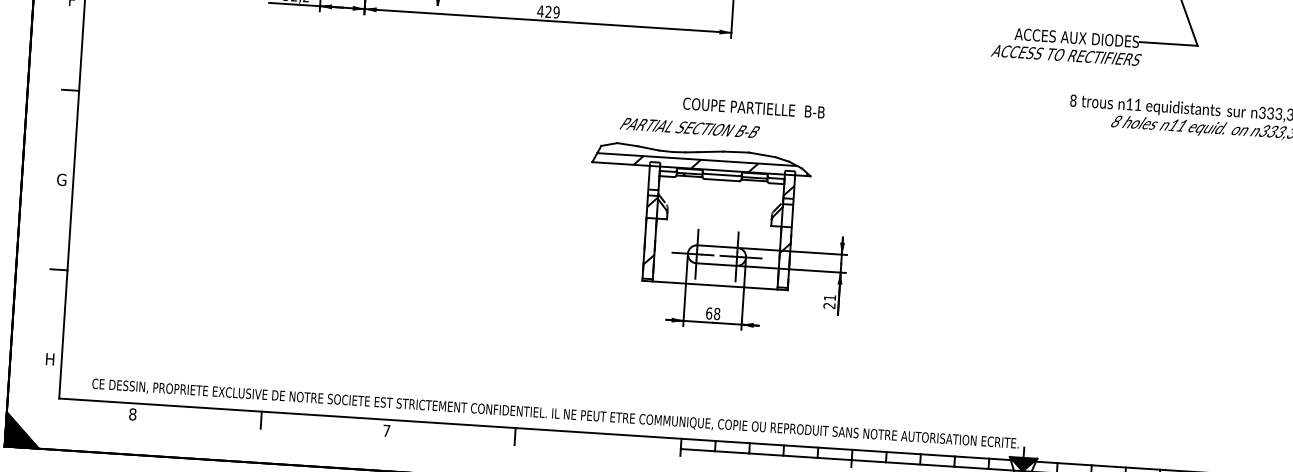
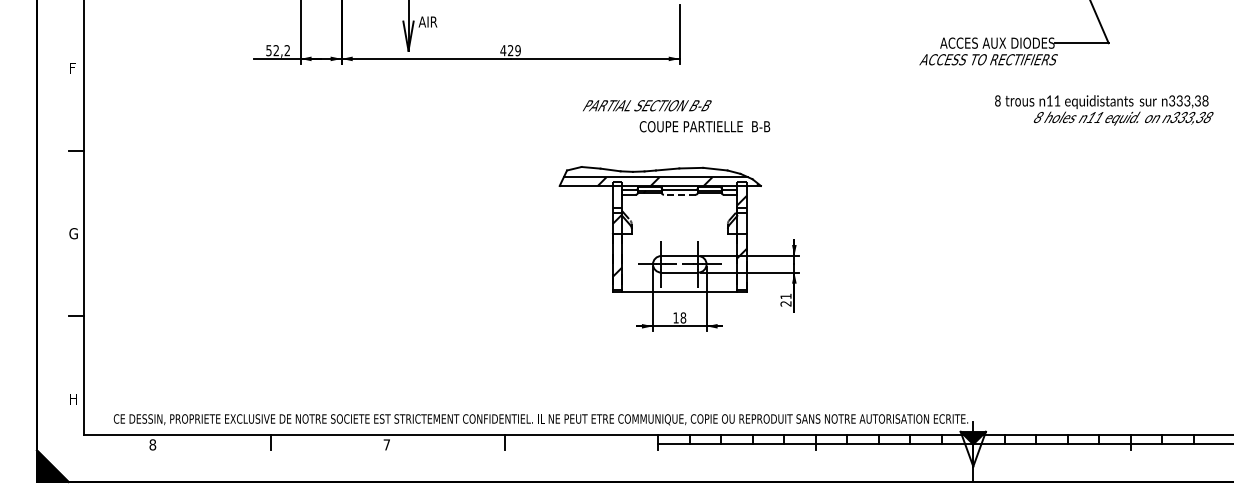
text: (690, 127) -> (647, 105), moved
line: (721, 179) -> (679, 194), solid -> dashed
text: (708, 312) -> (675, 317), 68 -> 18

